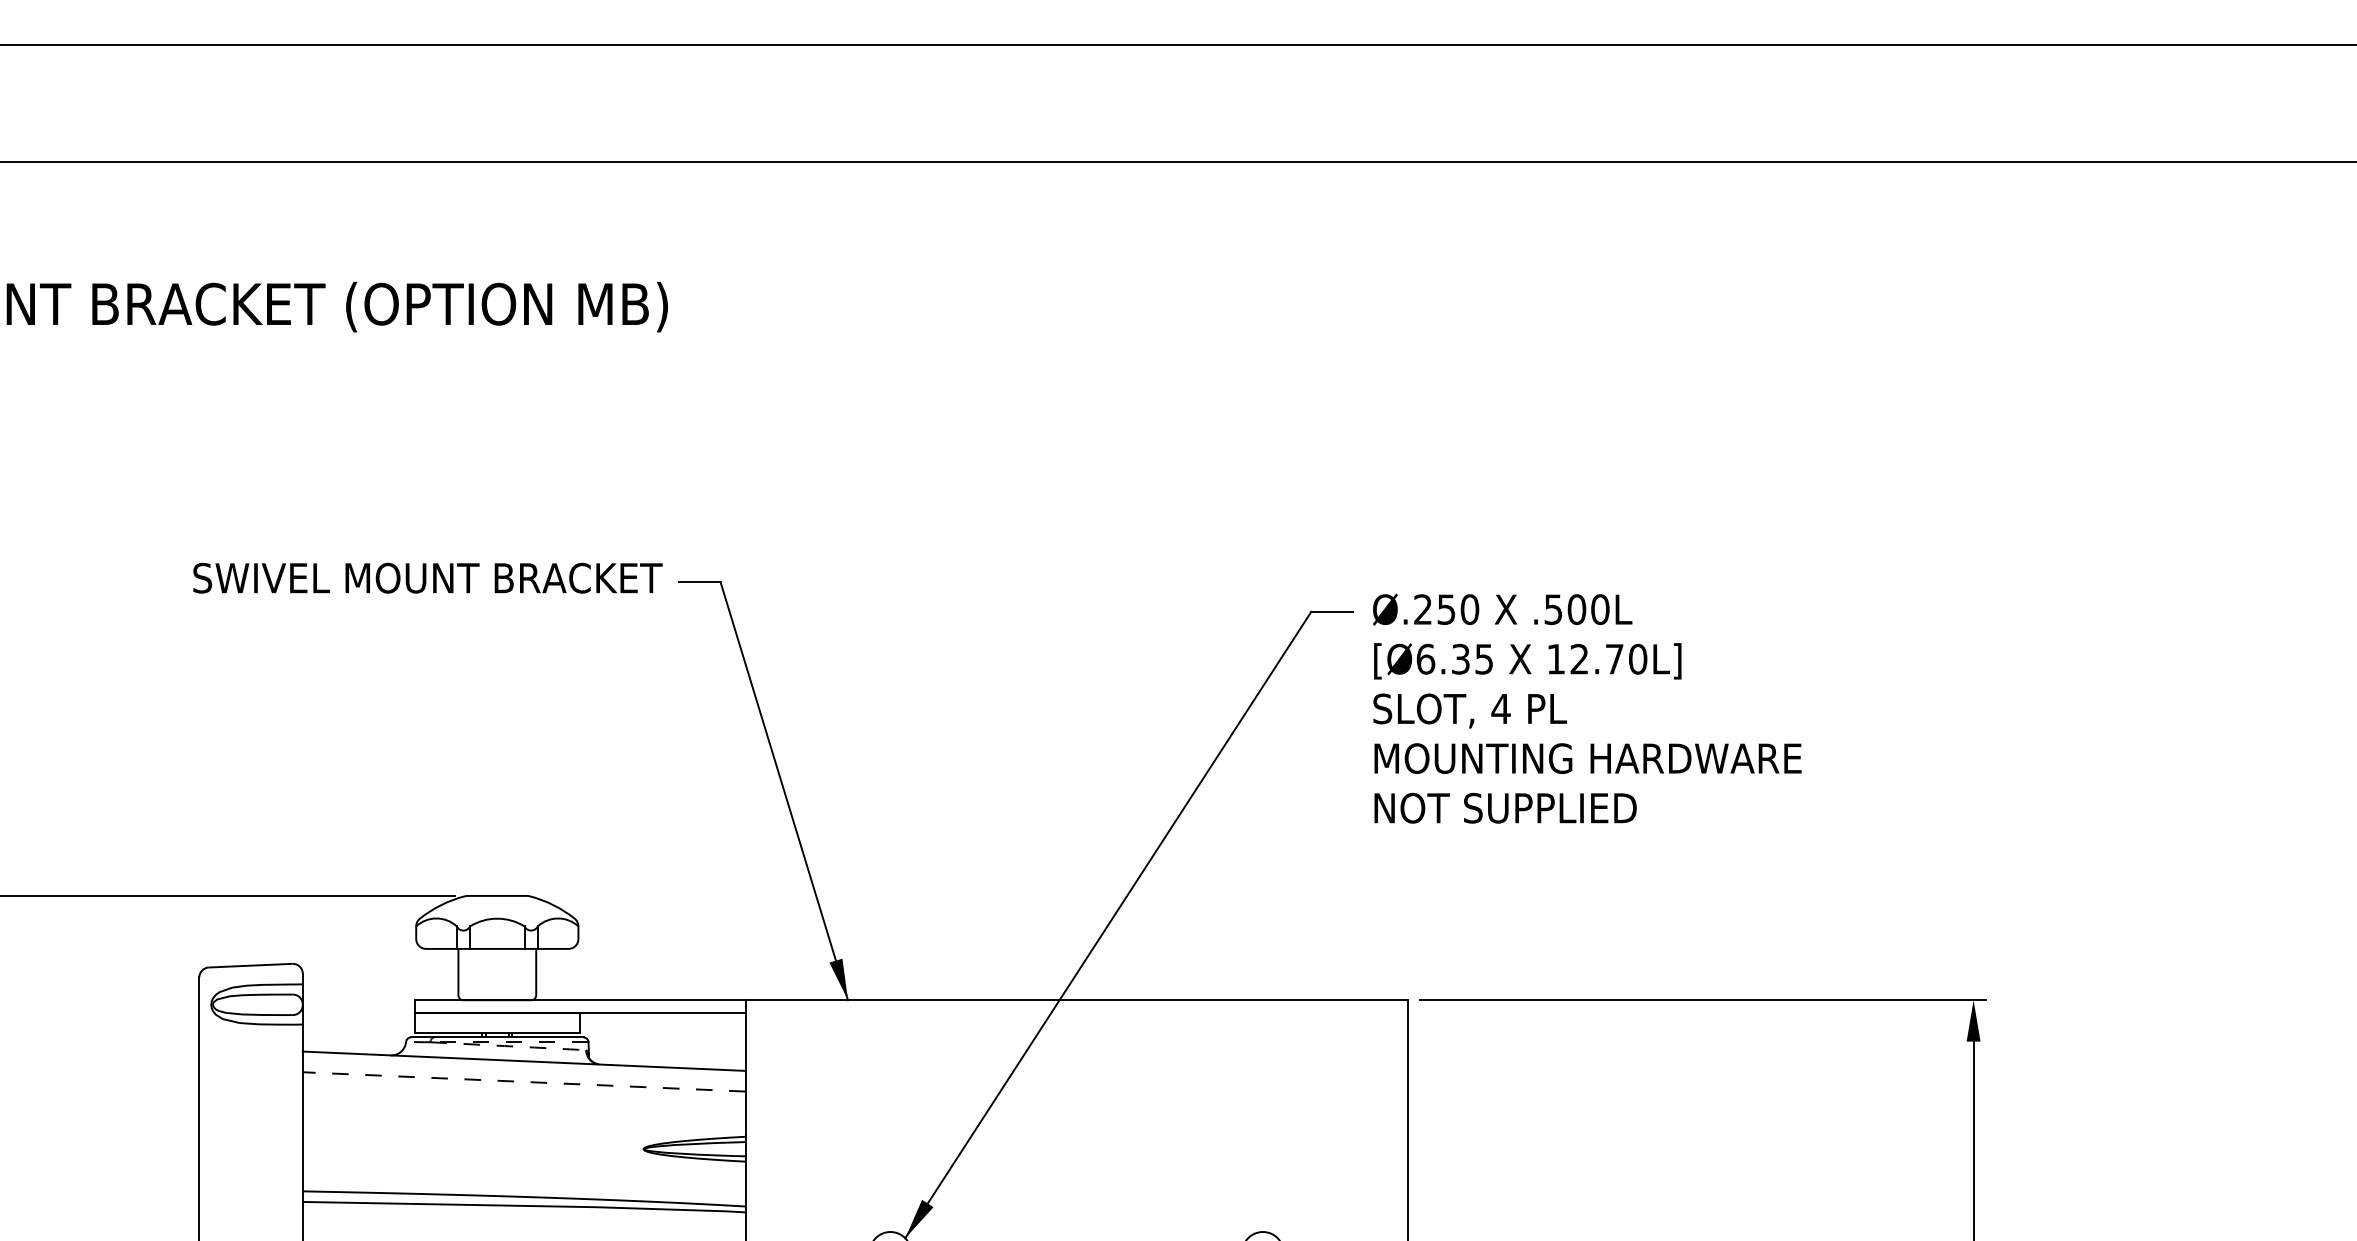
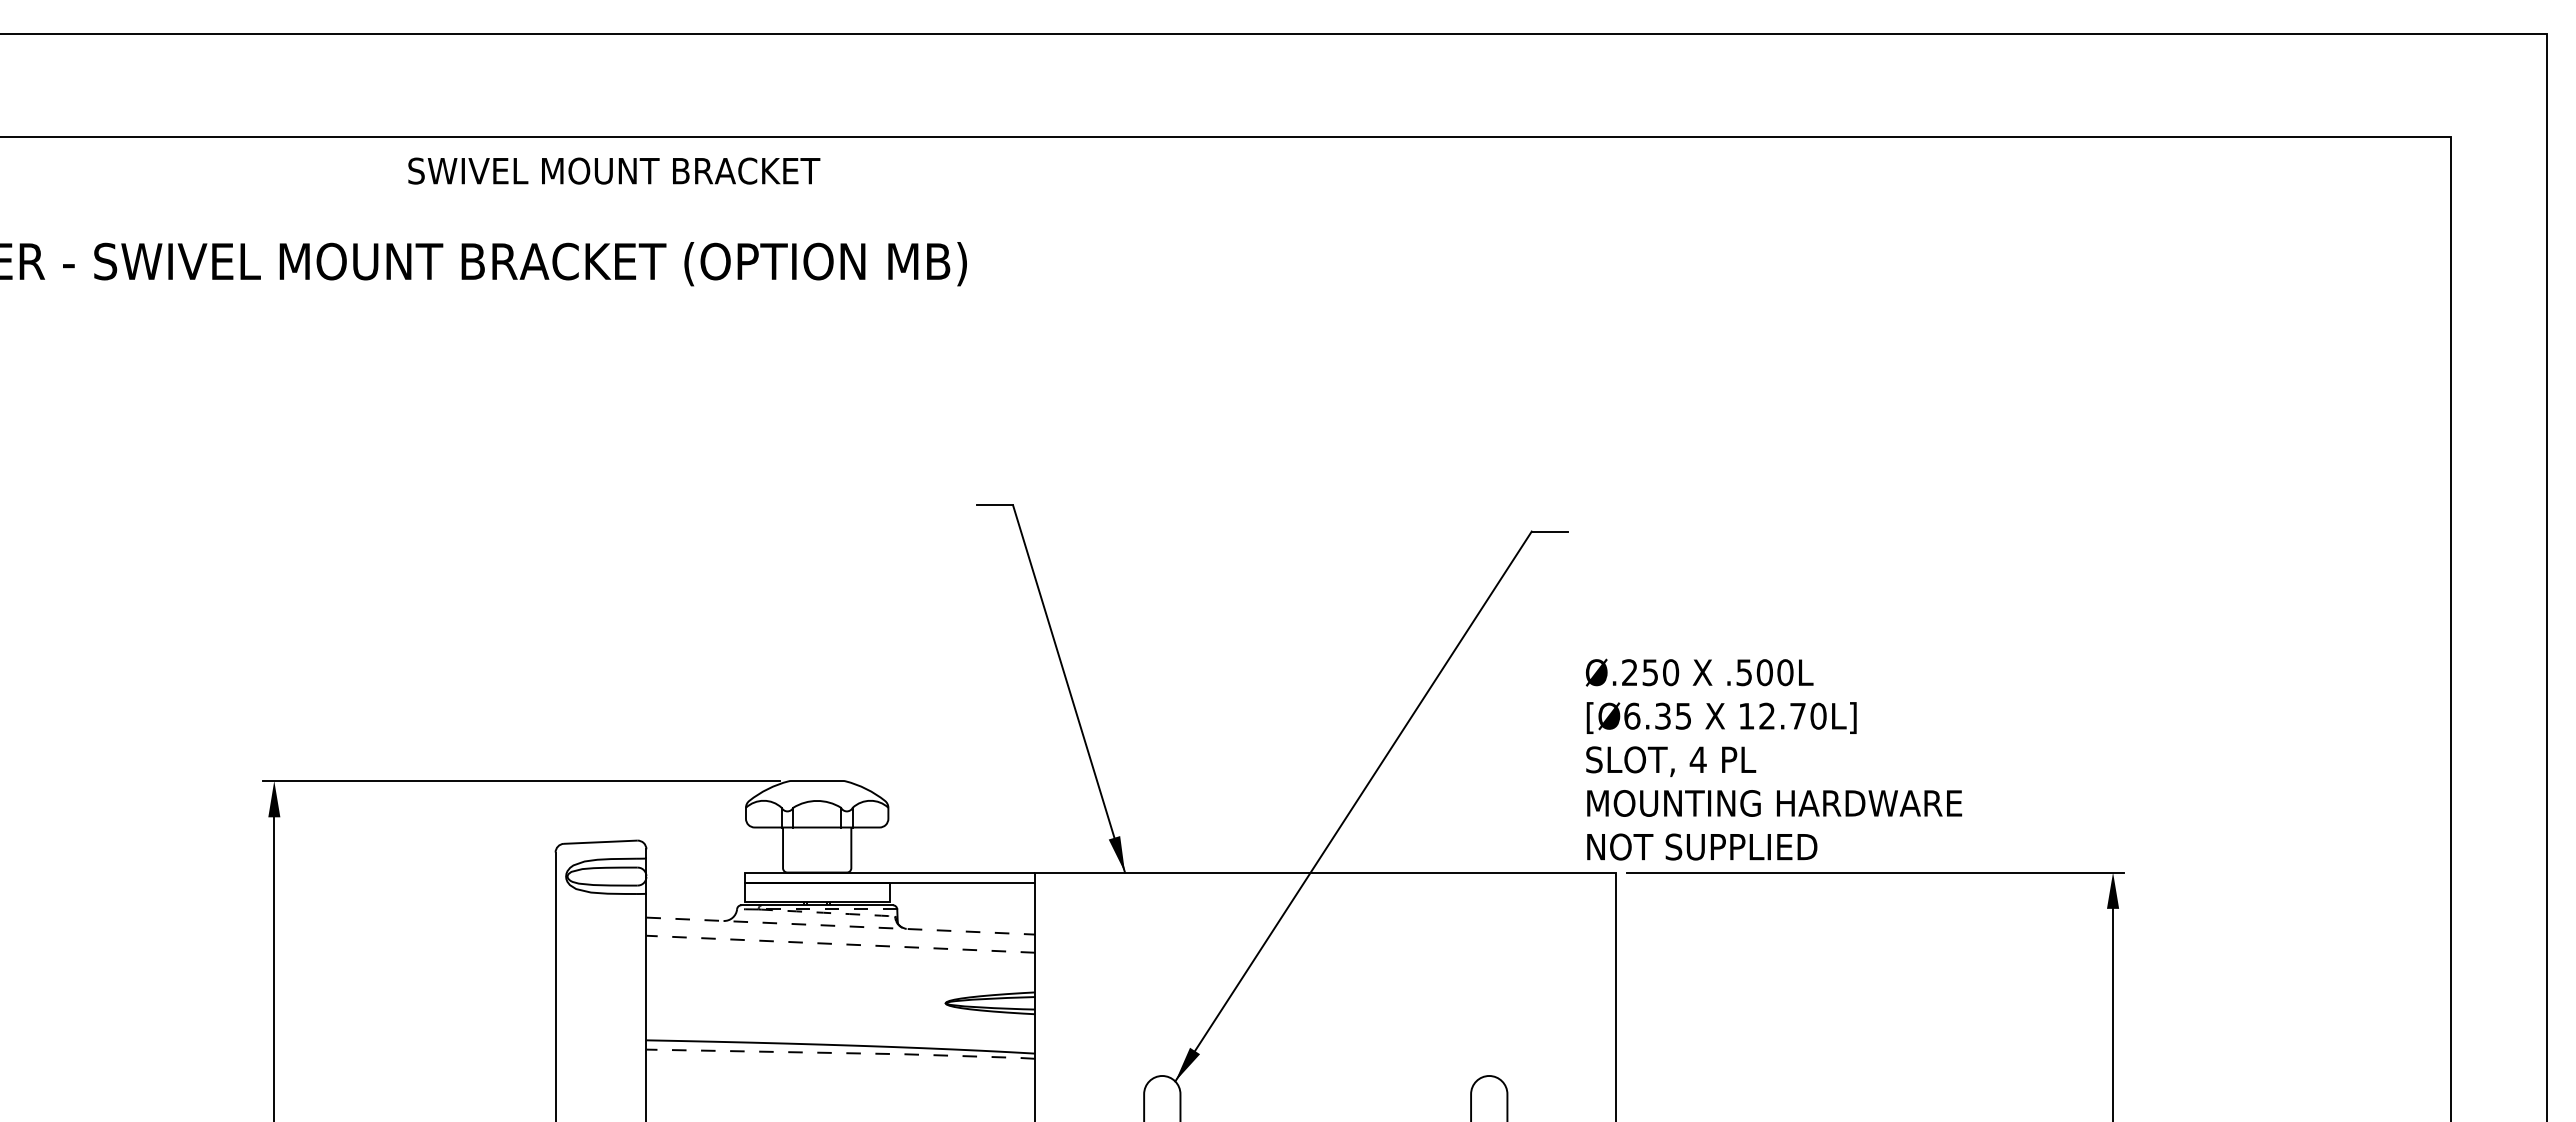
text: (428, 577) -> (614, 170), moved
text: (1586, 708) -> (1773, 759), moved
line: (523, 1061) -> (840, 926), solid -> dashed
line: (526, 1206) -> (842, 1053), solid -> dashed

